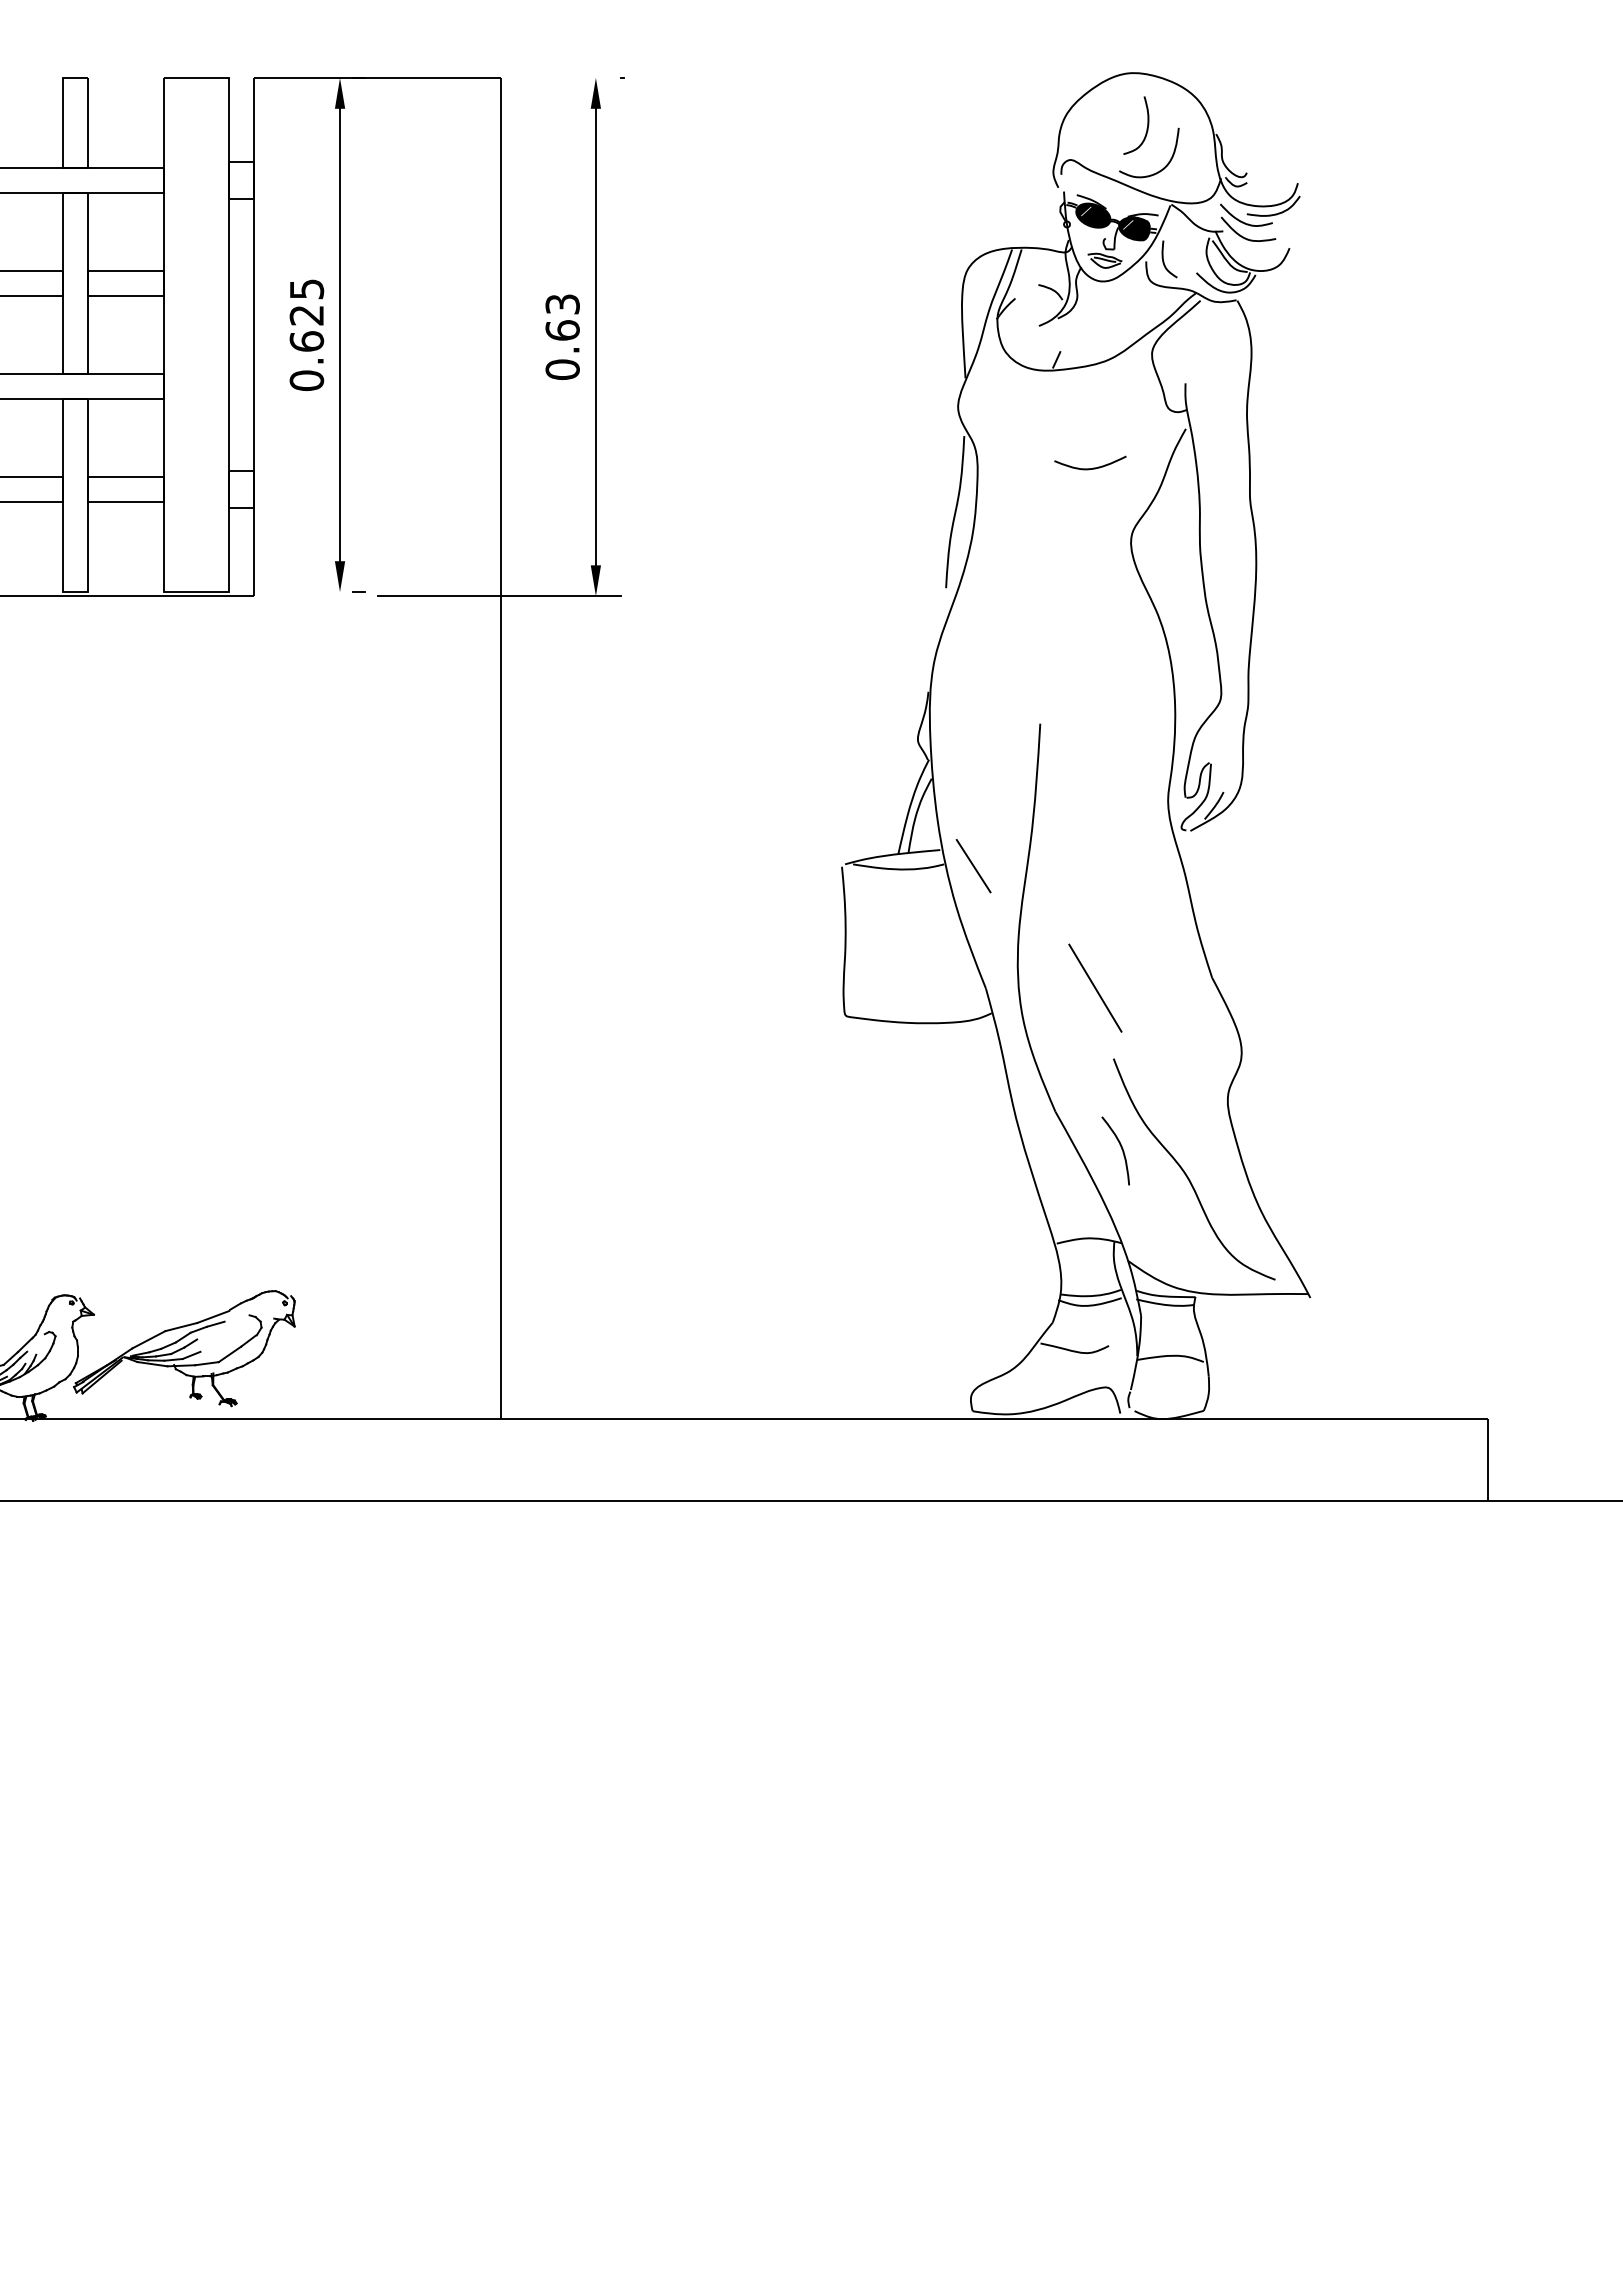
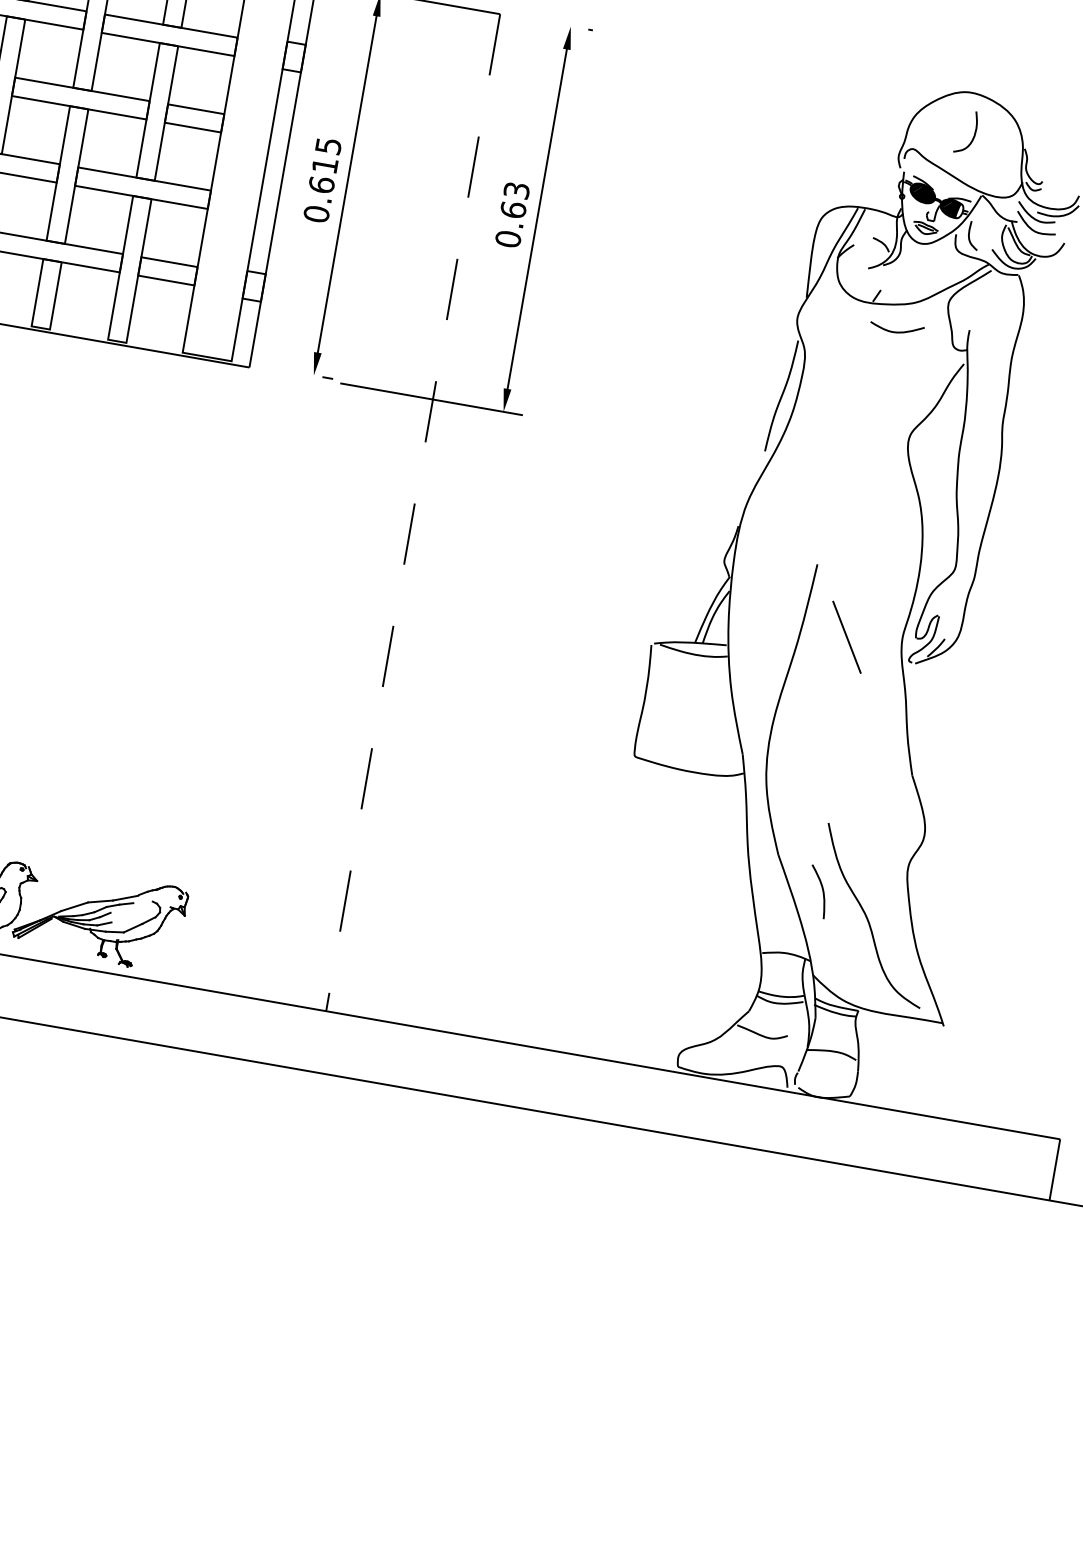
curve: (1164, 166) -> (982, 166), removed
fill: (1144, 230) -> (958, 211), removed
text: (306, 315) -> (324, 165), 0.625 -> 0.615
curve: (1093, 467) -> (898, 331), moved
line: (500, 748) -> (412, 512), solid -> dashed
line: (973, 866) -> (749, 661), removed
line: (1095, 987) -> (847, 636), moved

